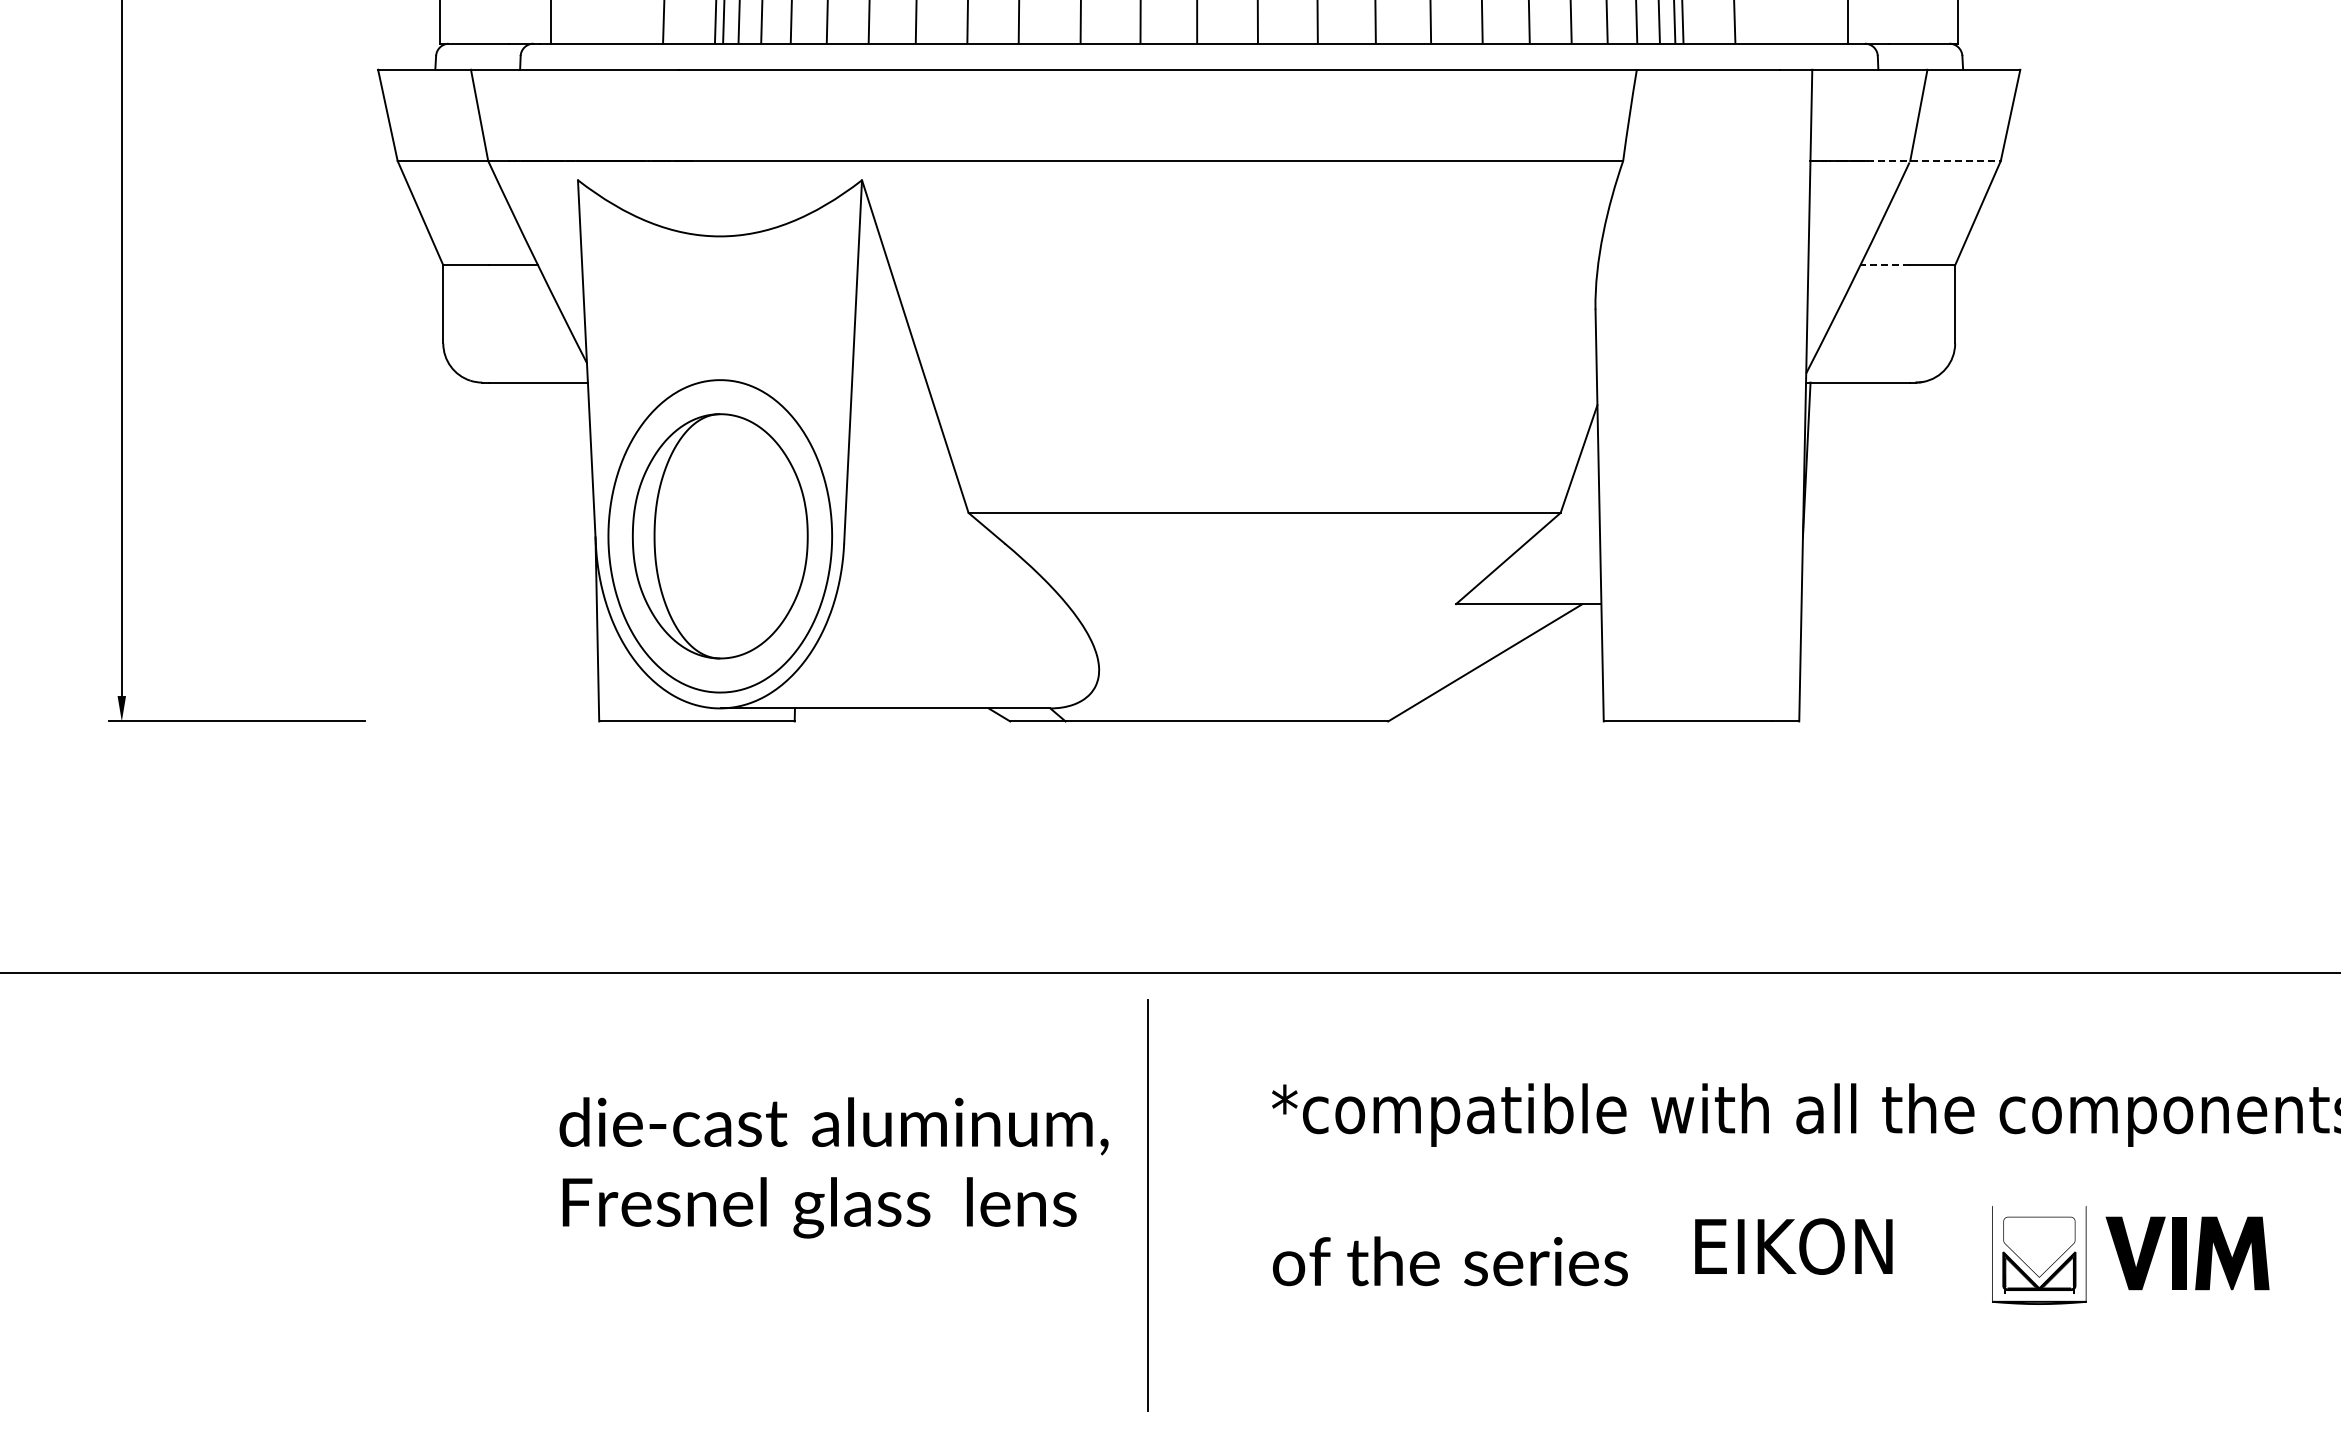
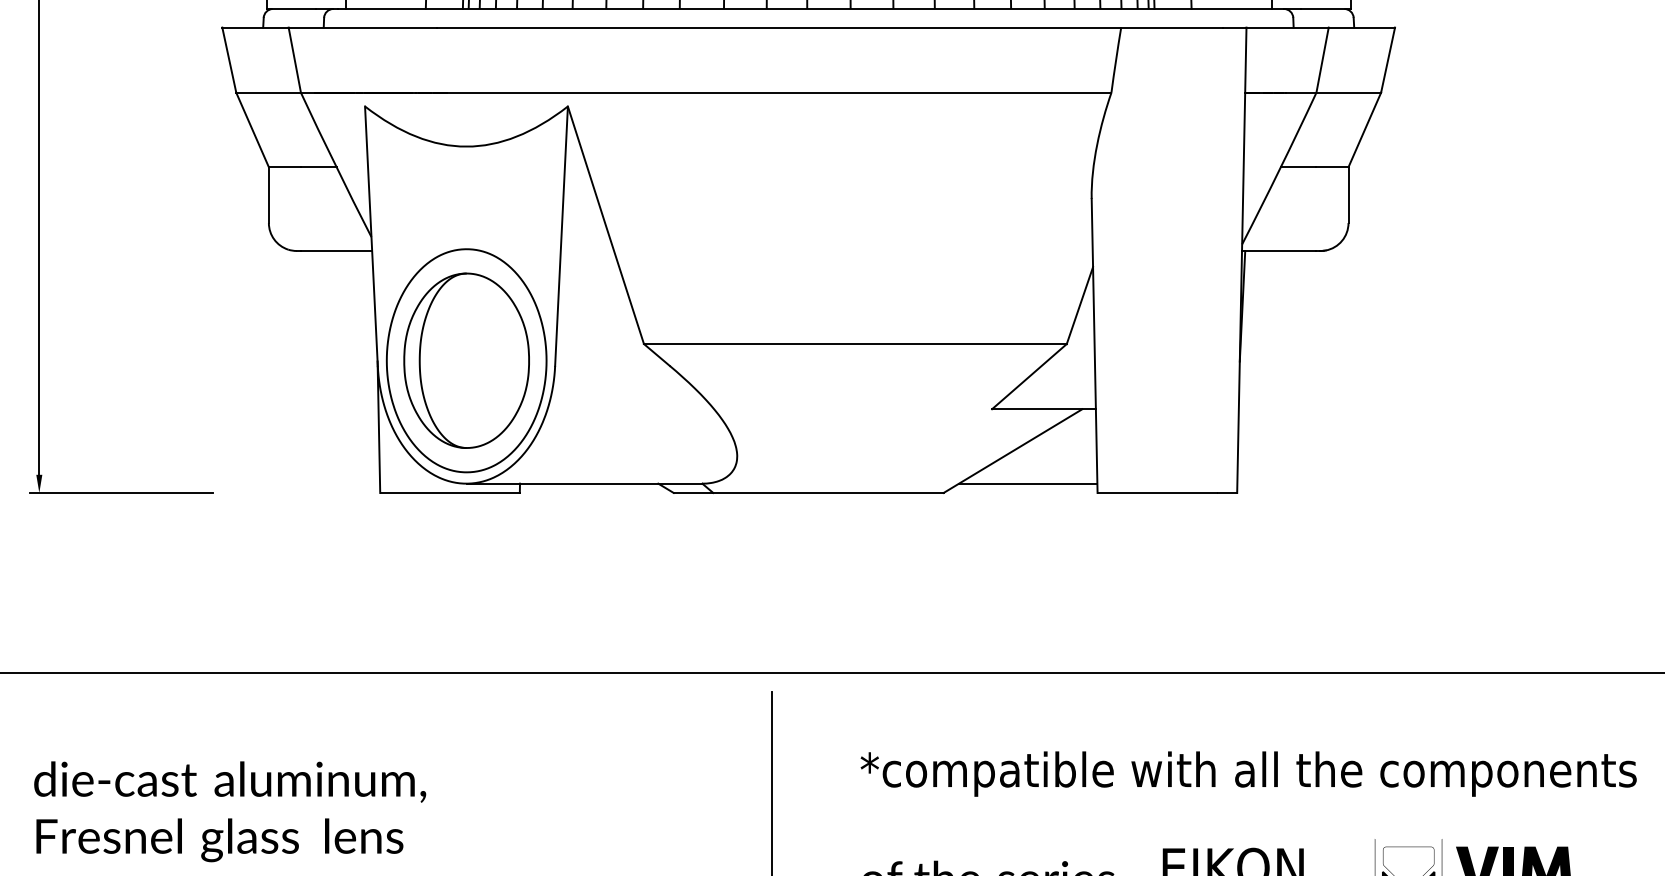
line: (1934, 161) -> (1333, 93), dashed -> solid
line: (1884, 265) -> (1298, 167), dashed -> solid
line: (1506, 708) -> (1028, 483), added
text: (833, 1167) -> (229, 811), moved

